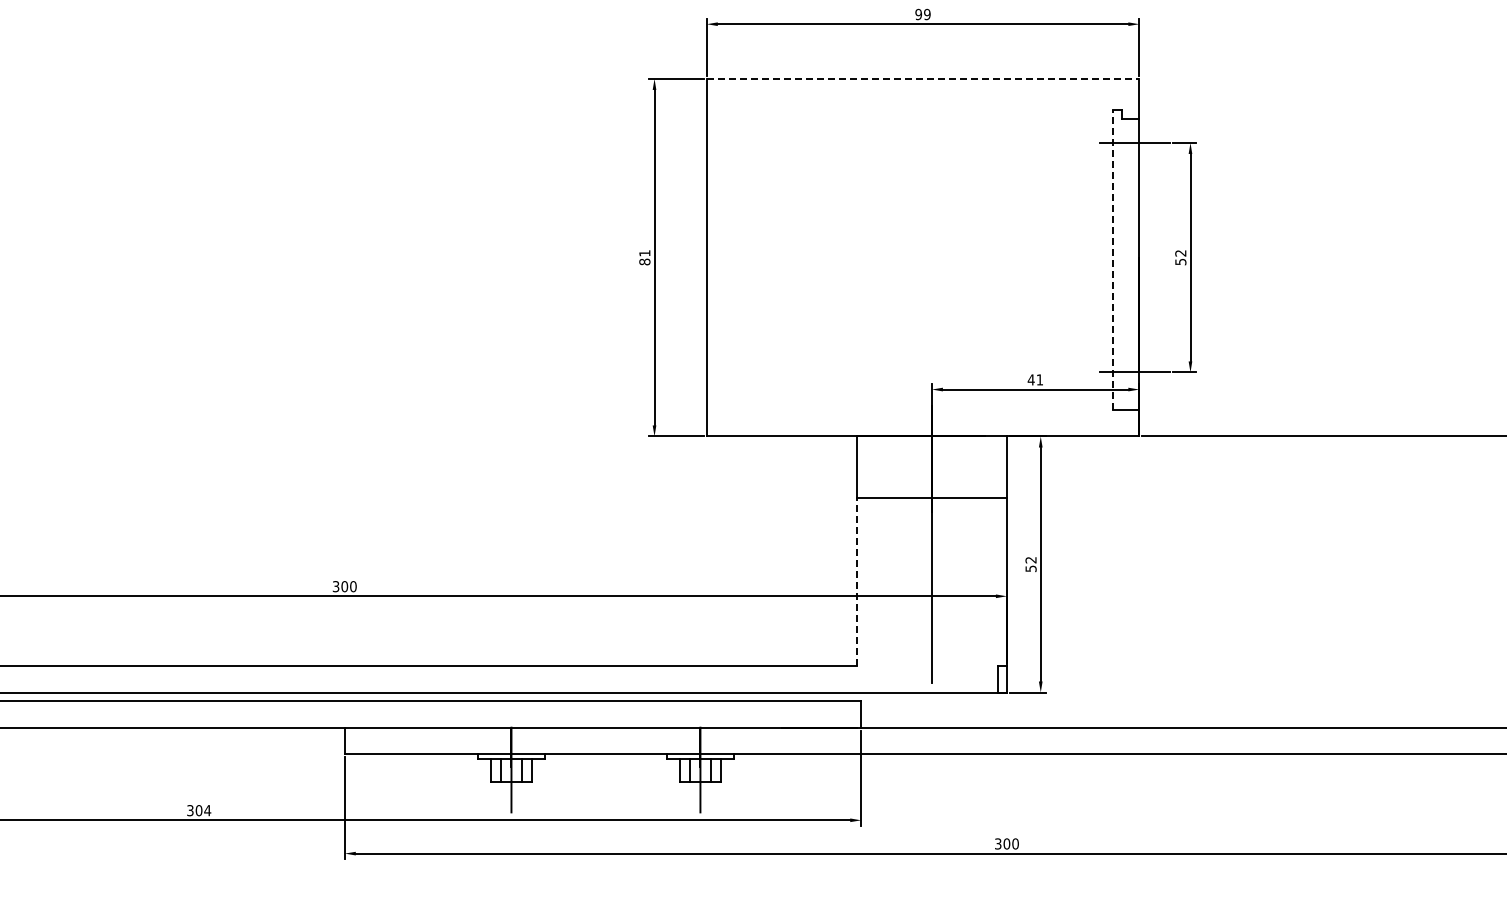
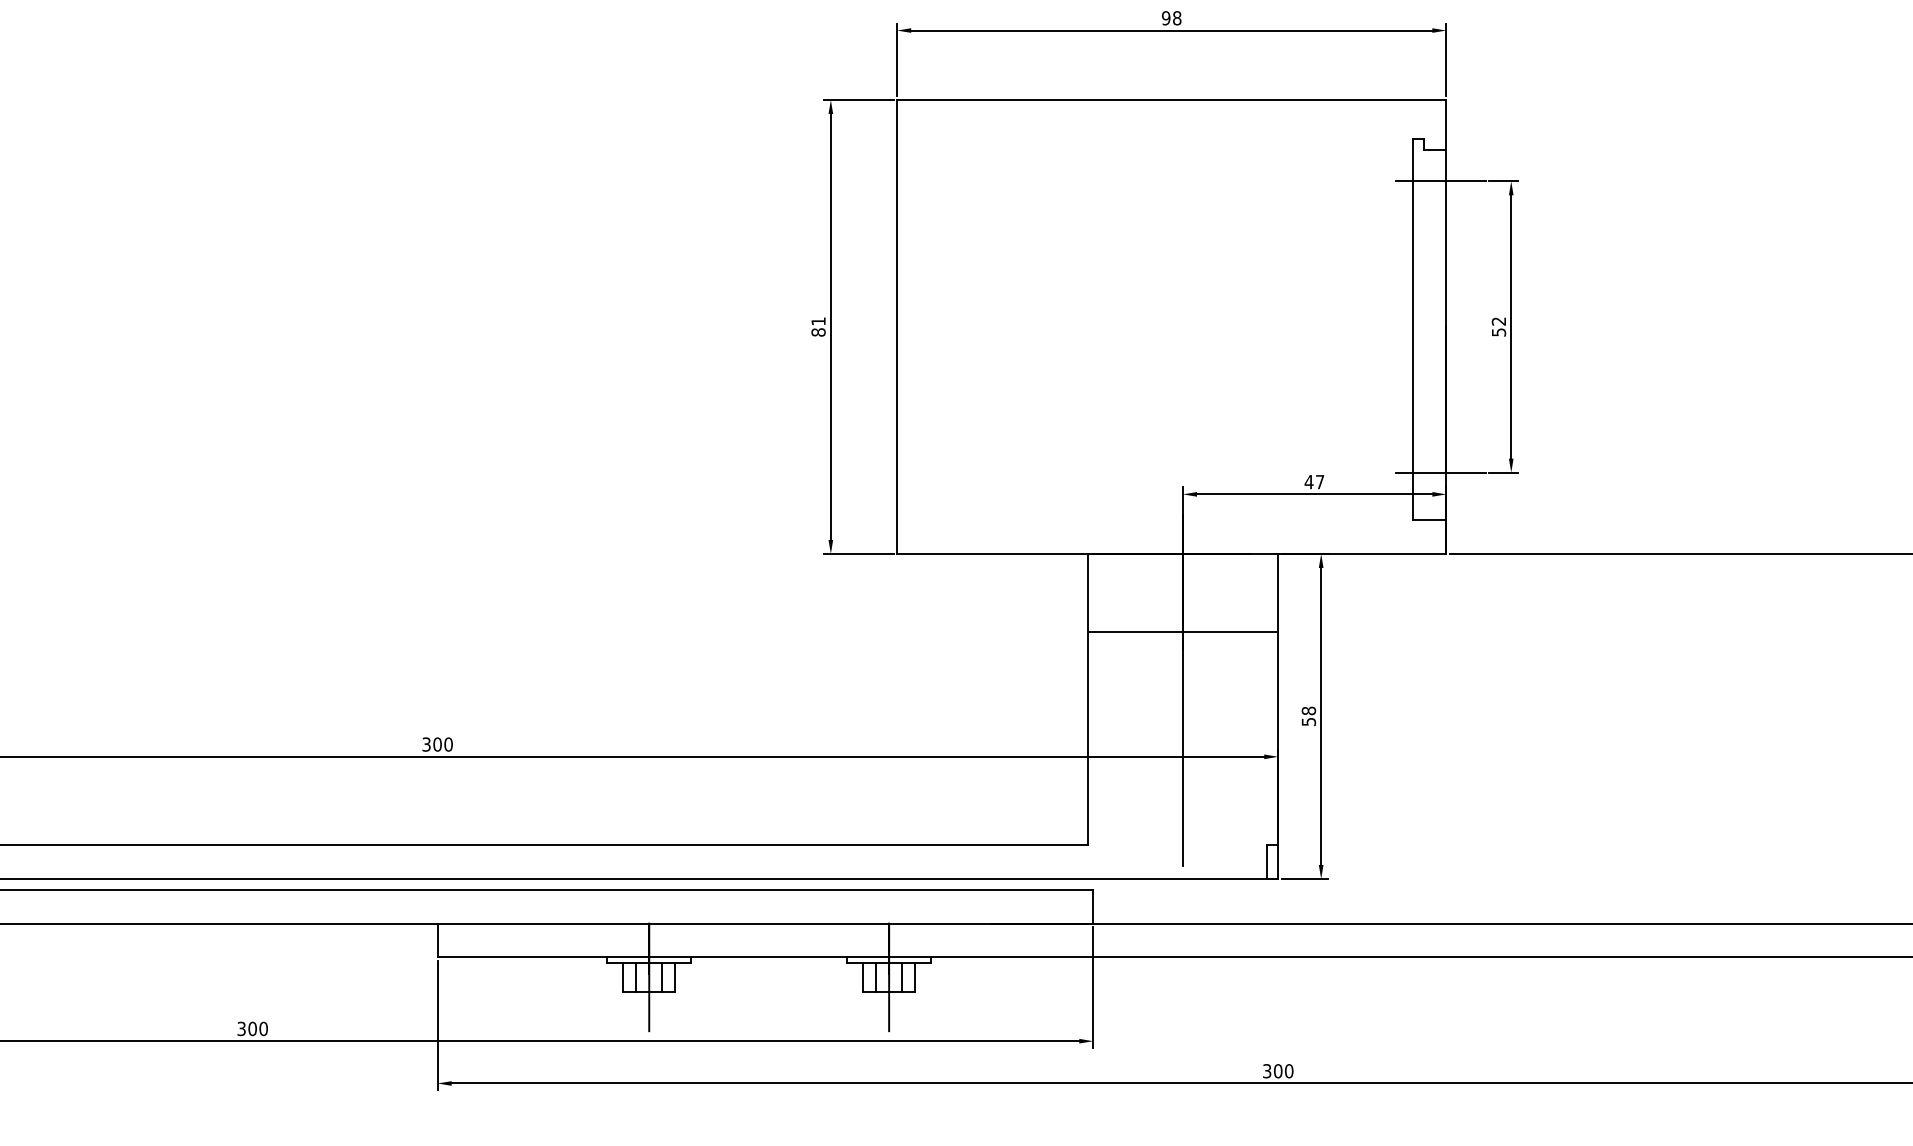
text: (927, 14) -> (1177, 18), 99 -> 98
line: (923, 78) -> (1172, 99), dashed -> solid
line: (1112, 259) -> (1412, 329), dashed -> solid
text: (1039, 379) -> (1319, 481), 41 -> 47
text: (1030, 559) -> (1308, 710), 52 -> 58
line: (856, 582) -> (1087, 739), dashed -> solid
text: (207, 810) -> (263, 1028), 304 -> 300

